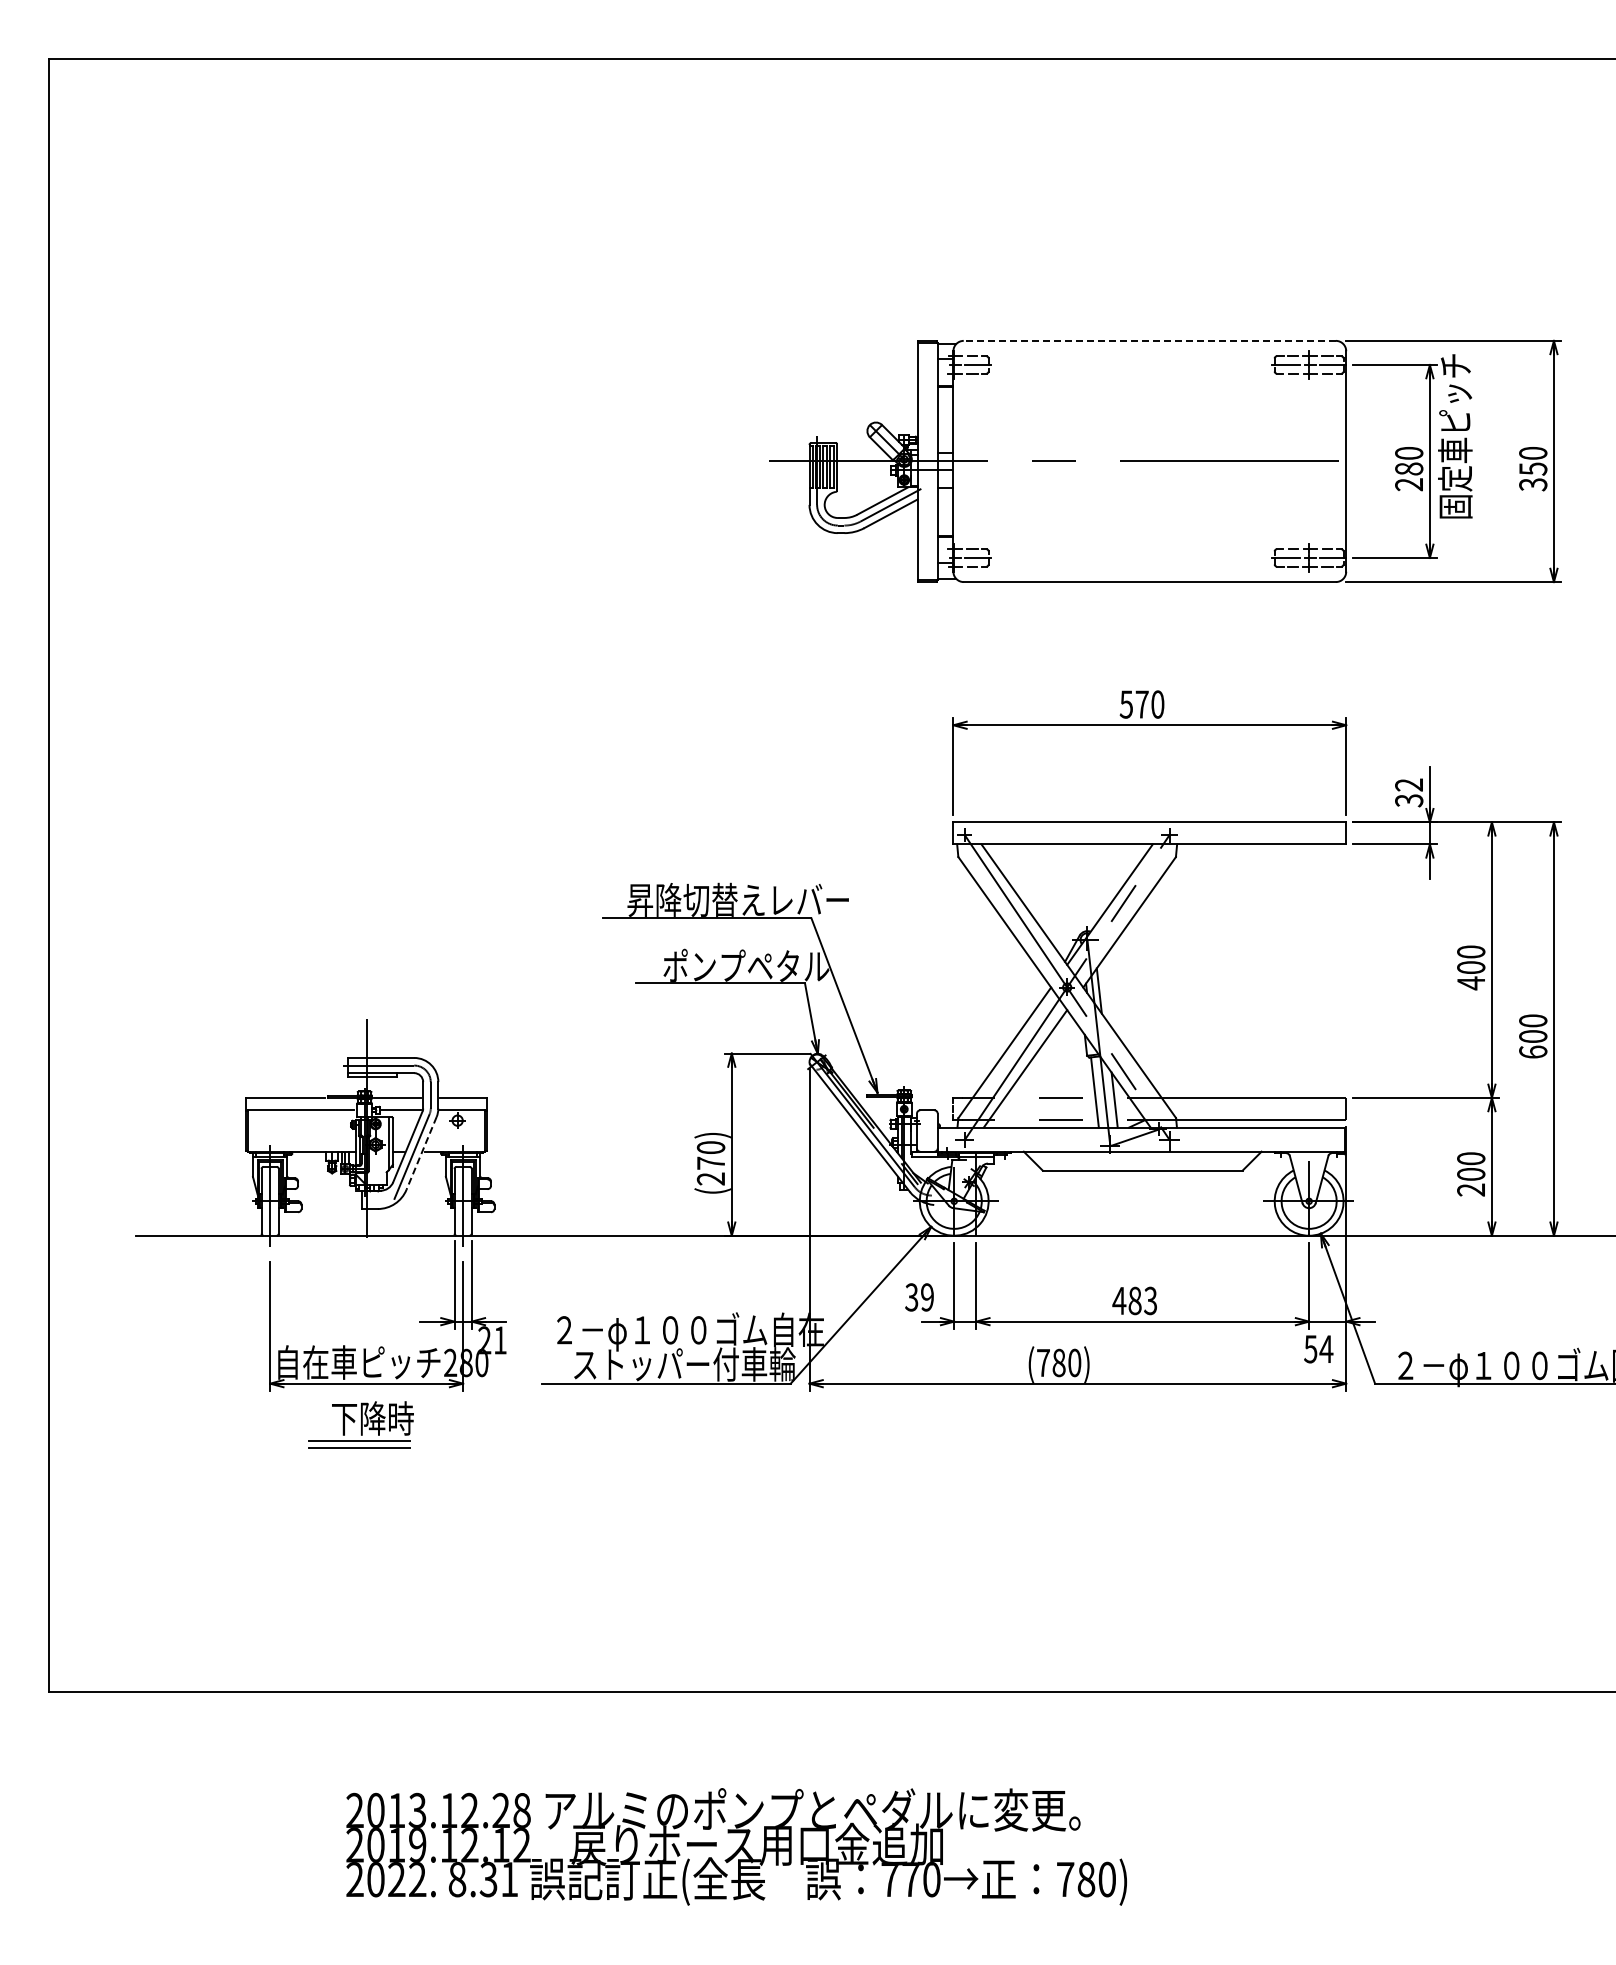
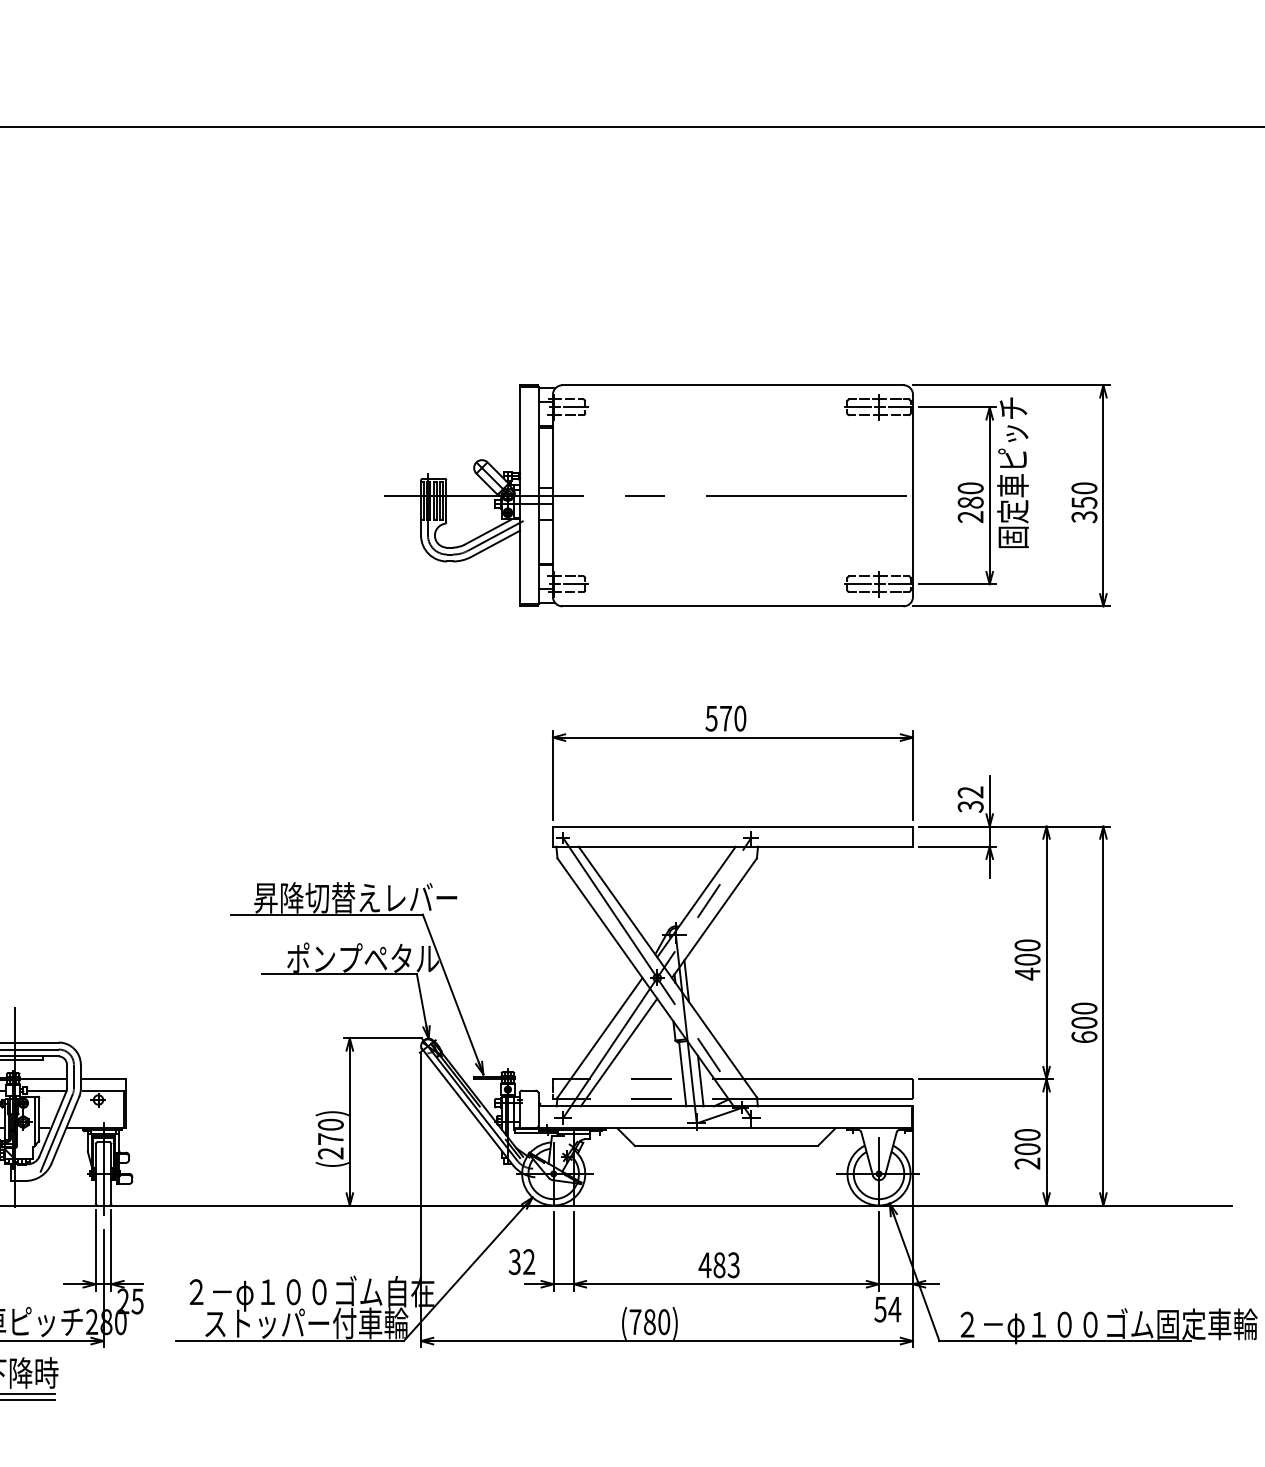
line: (1149, 340) -> (732, 384), dashed -> solid
line: (421, 1153) -> (65, 1130), dashed -> solid
text: (927, 1297) -> (529, 1262), 39 -> 32
text: (499, 1340) -> (136, 1301), 21 -> 25

